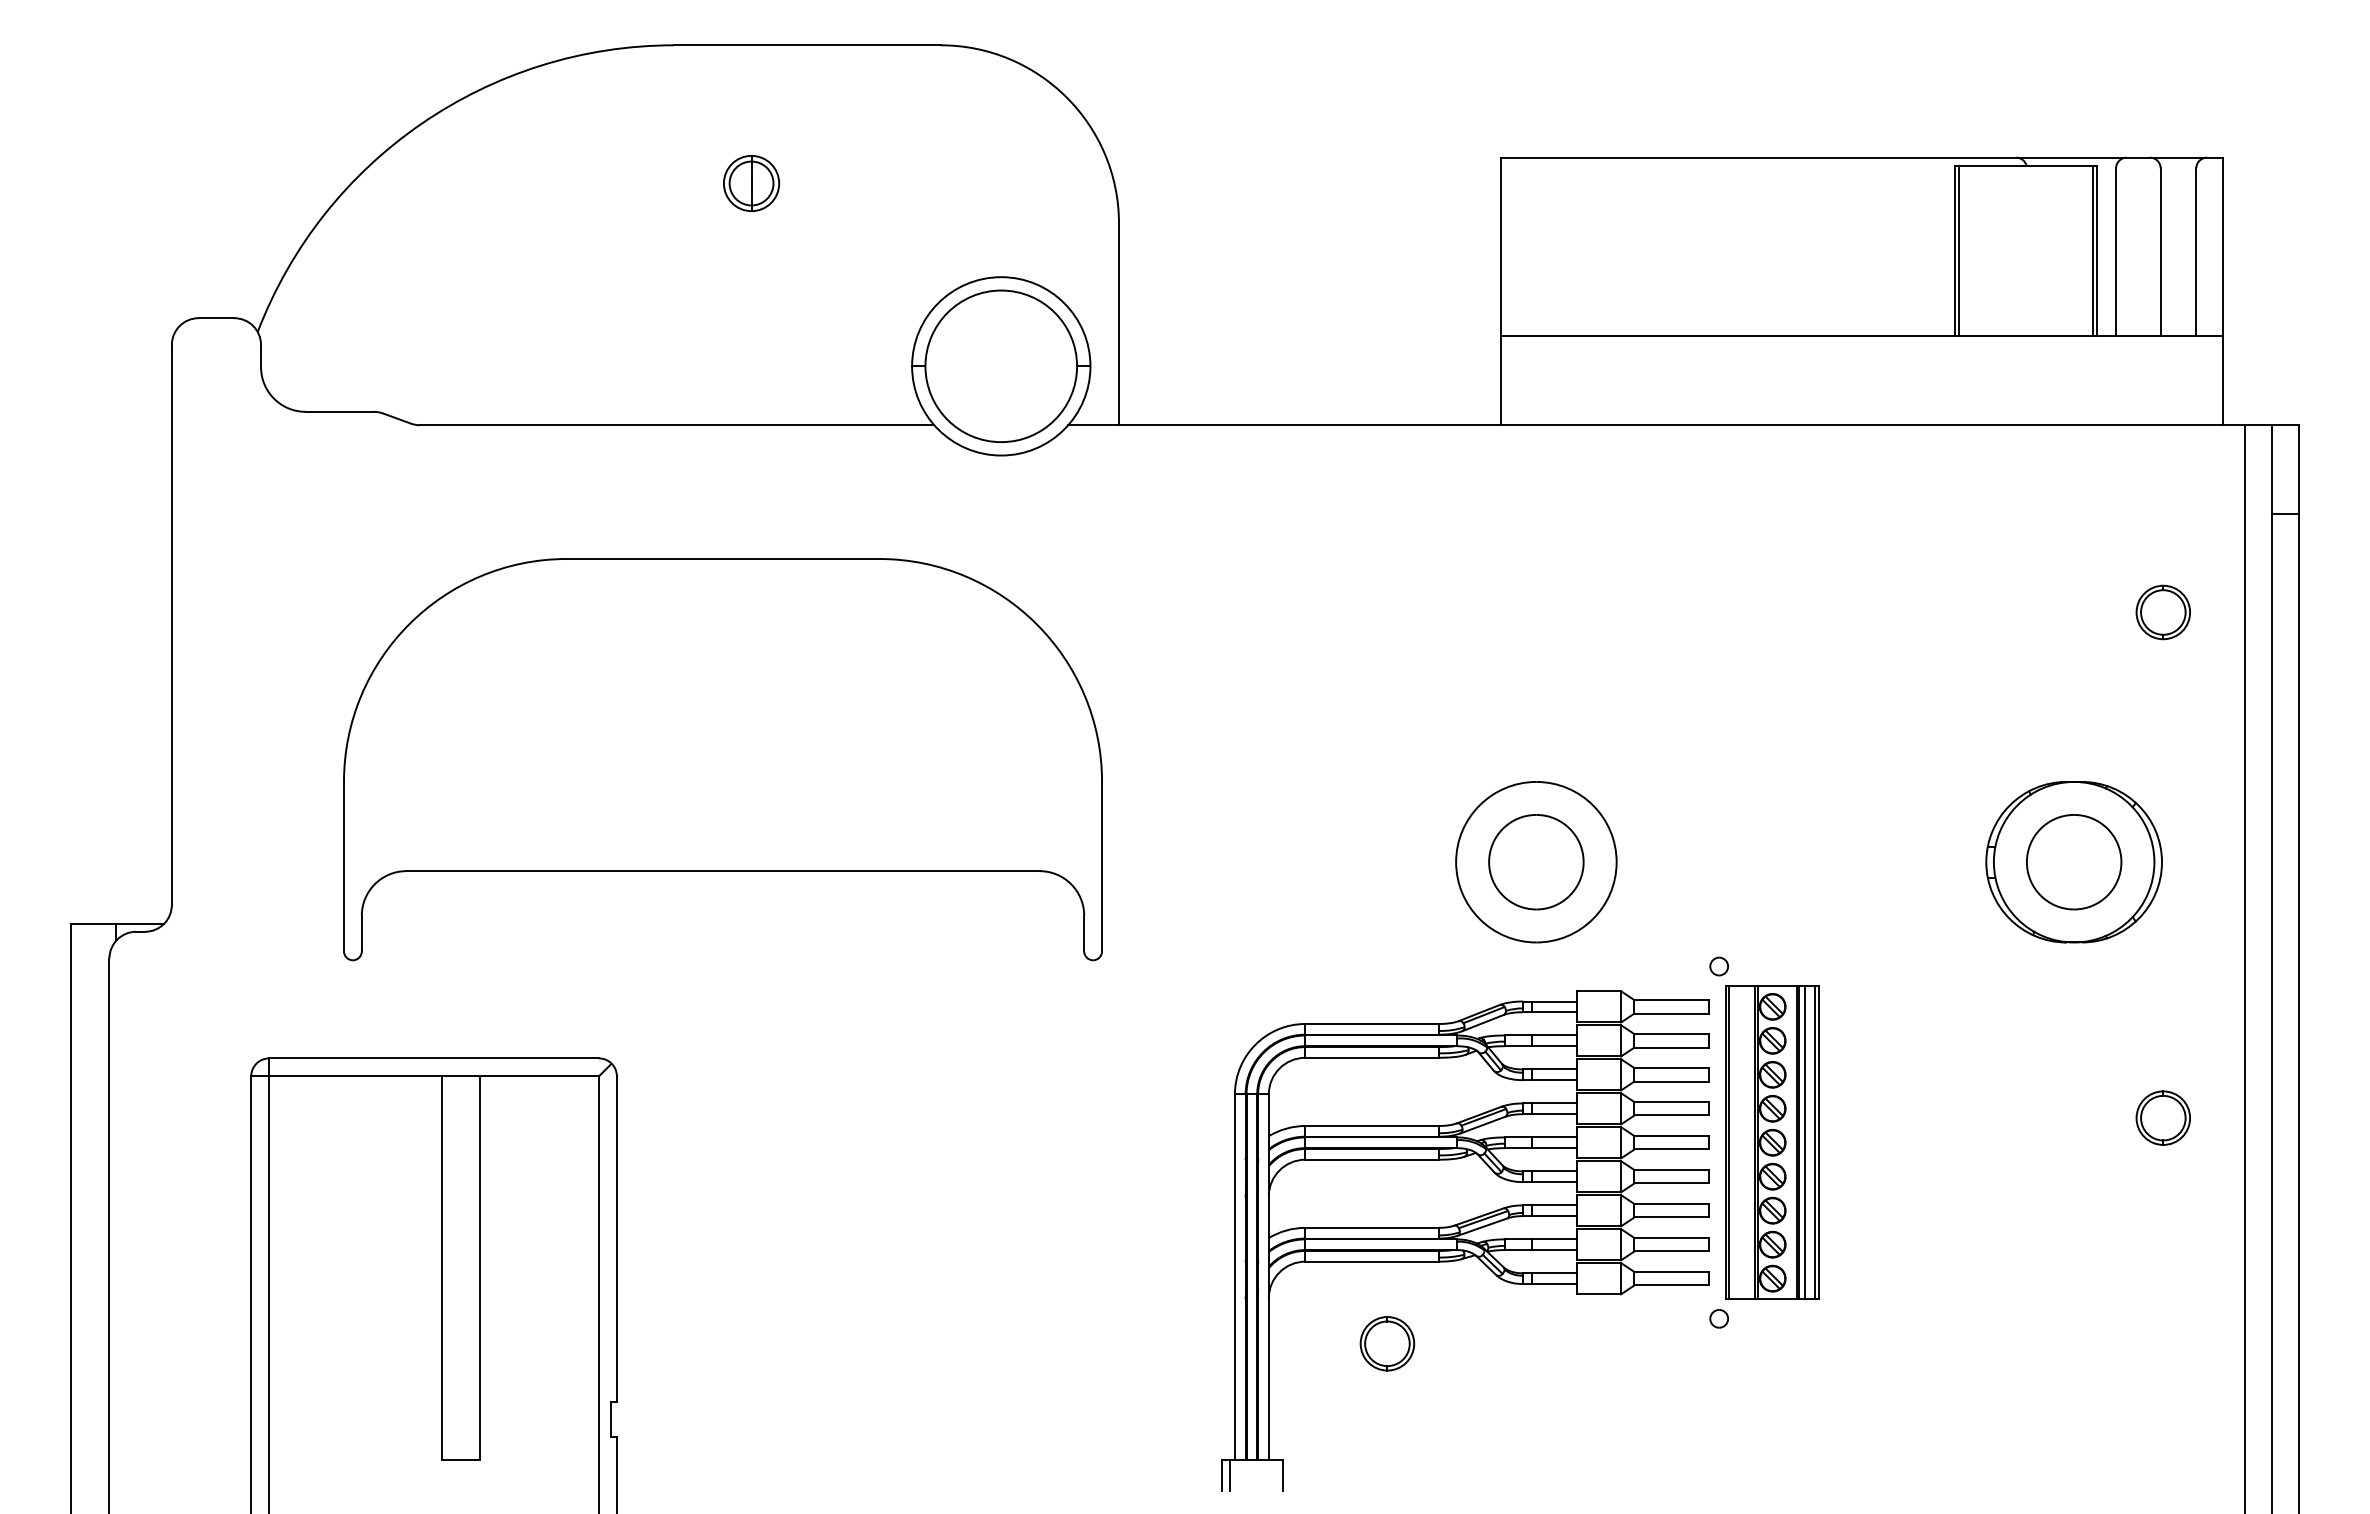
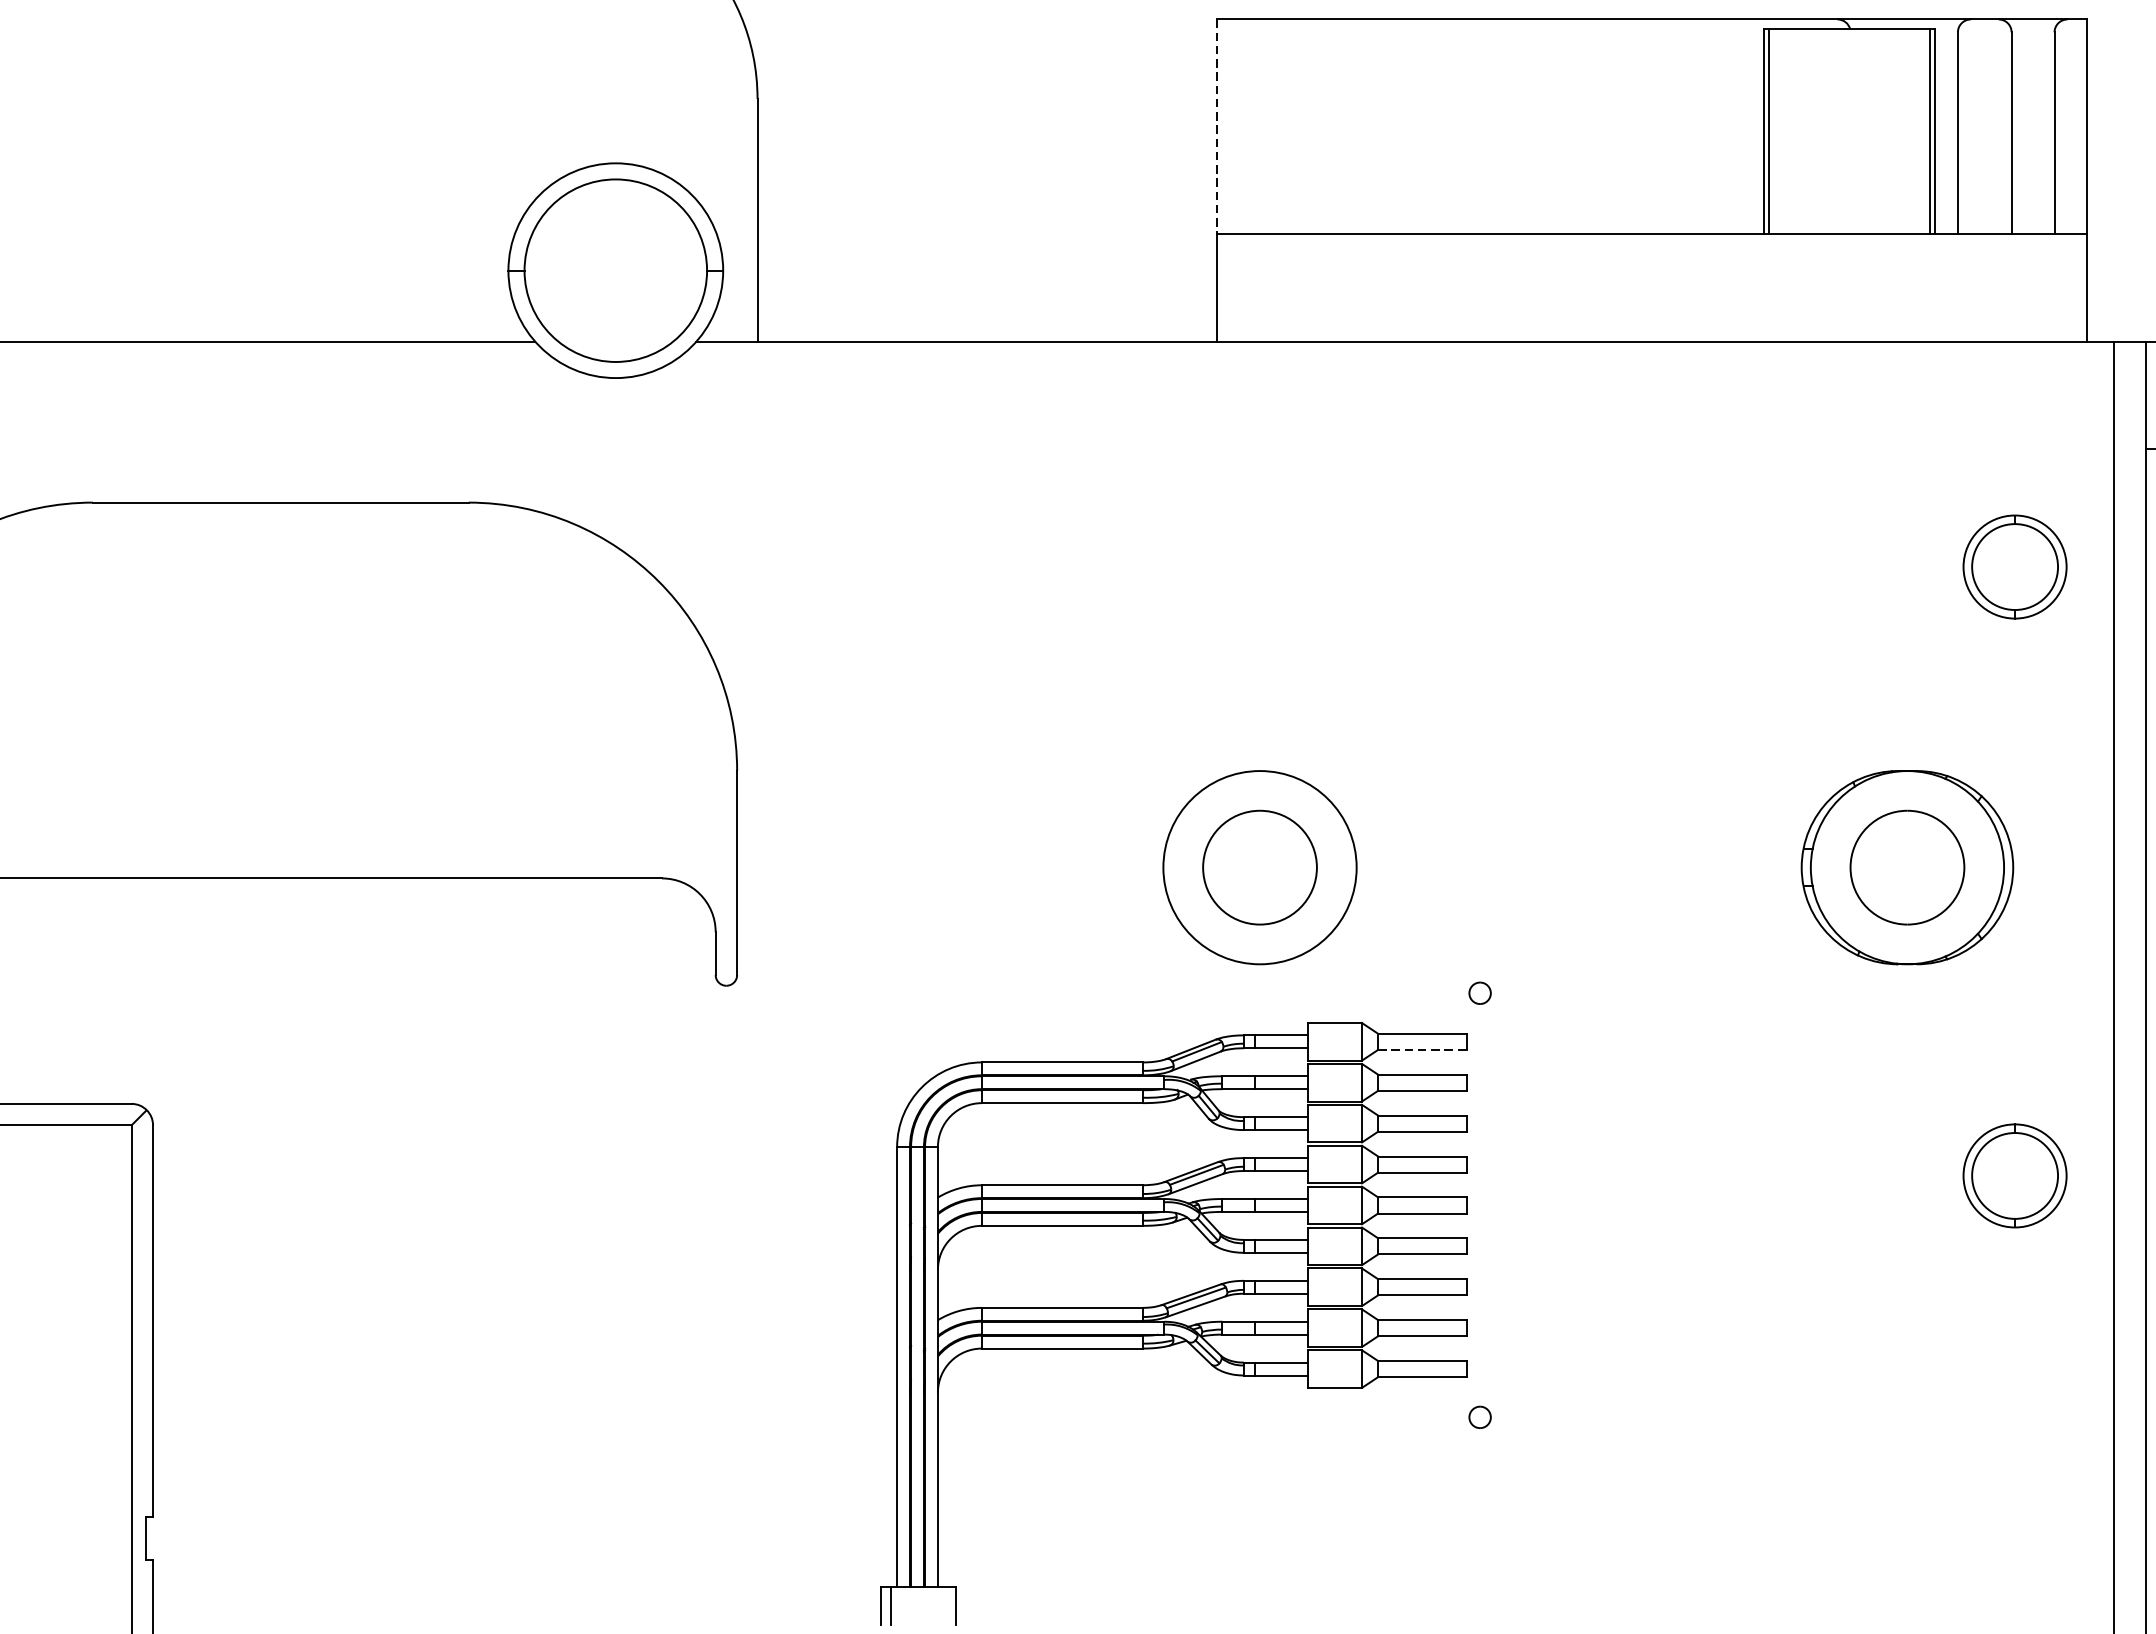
part: (751, 183) -> (315, 50), removed
line: (1500, 247) -> (1216, 127), solid -> dashed
part: (2162, 612) -> (2013, 567), size x1.6
line: (1671, 1013) -> (1422, 1049), solid -> dashed
part: (2162, 1117) -> (2013, 1175), size x1.6
part: (1772, 1142) -> (1544, 1205), removed
part: (1387, 1343) -> (1080, 1447), removed

